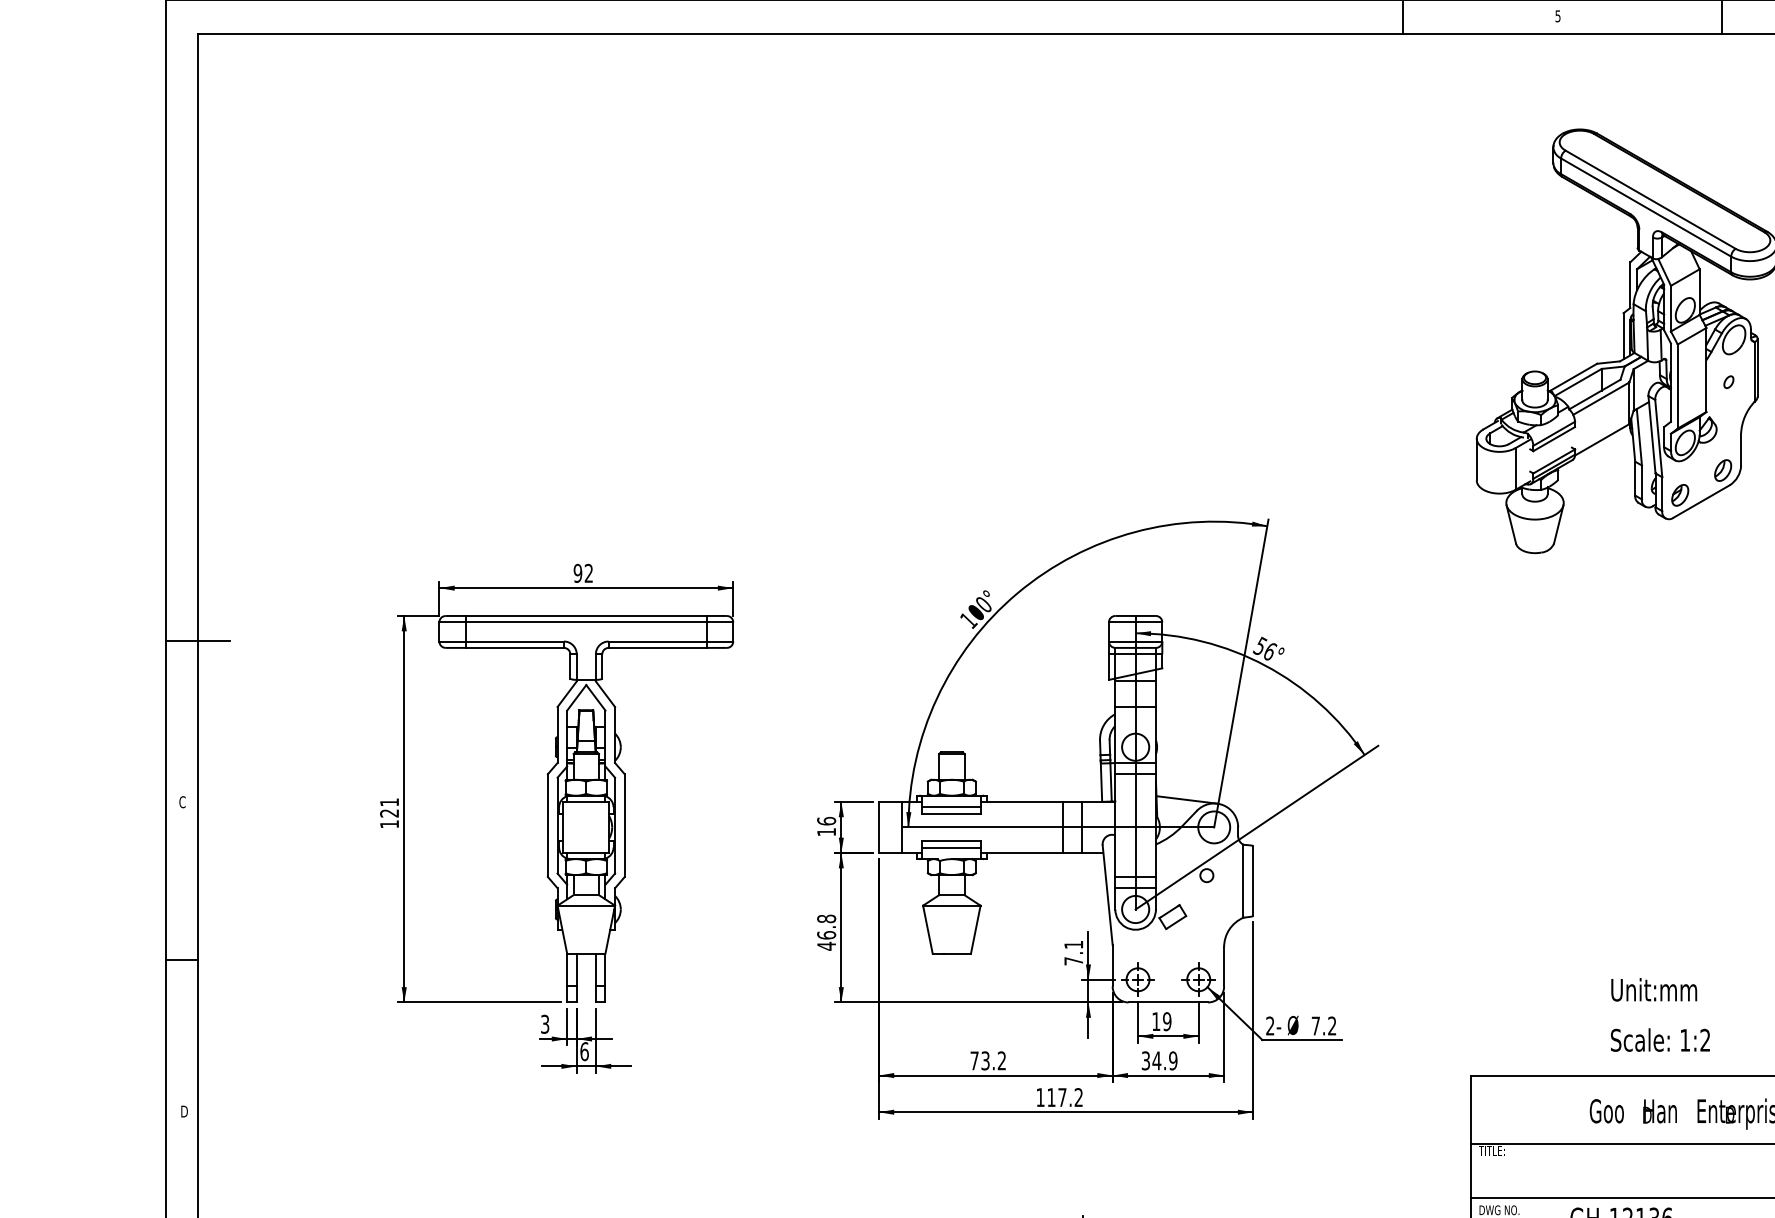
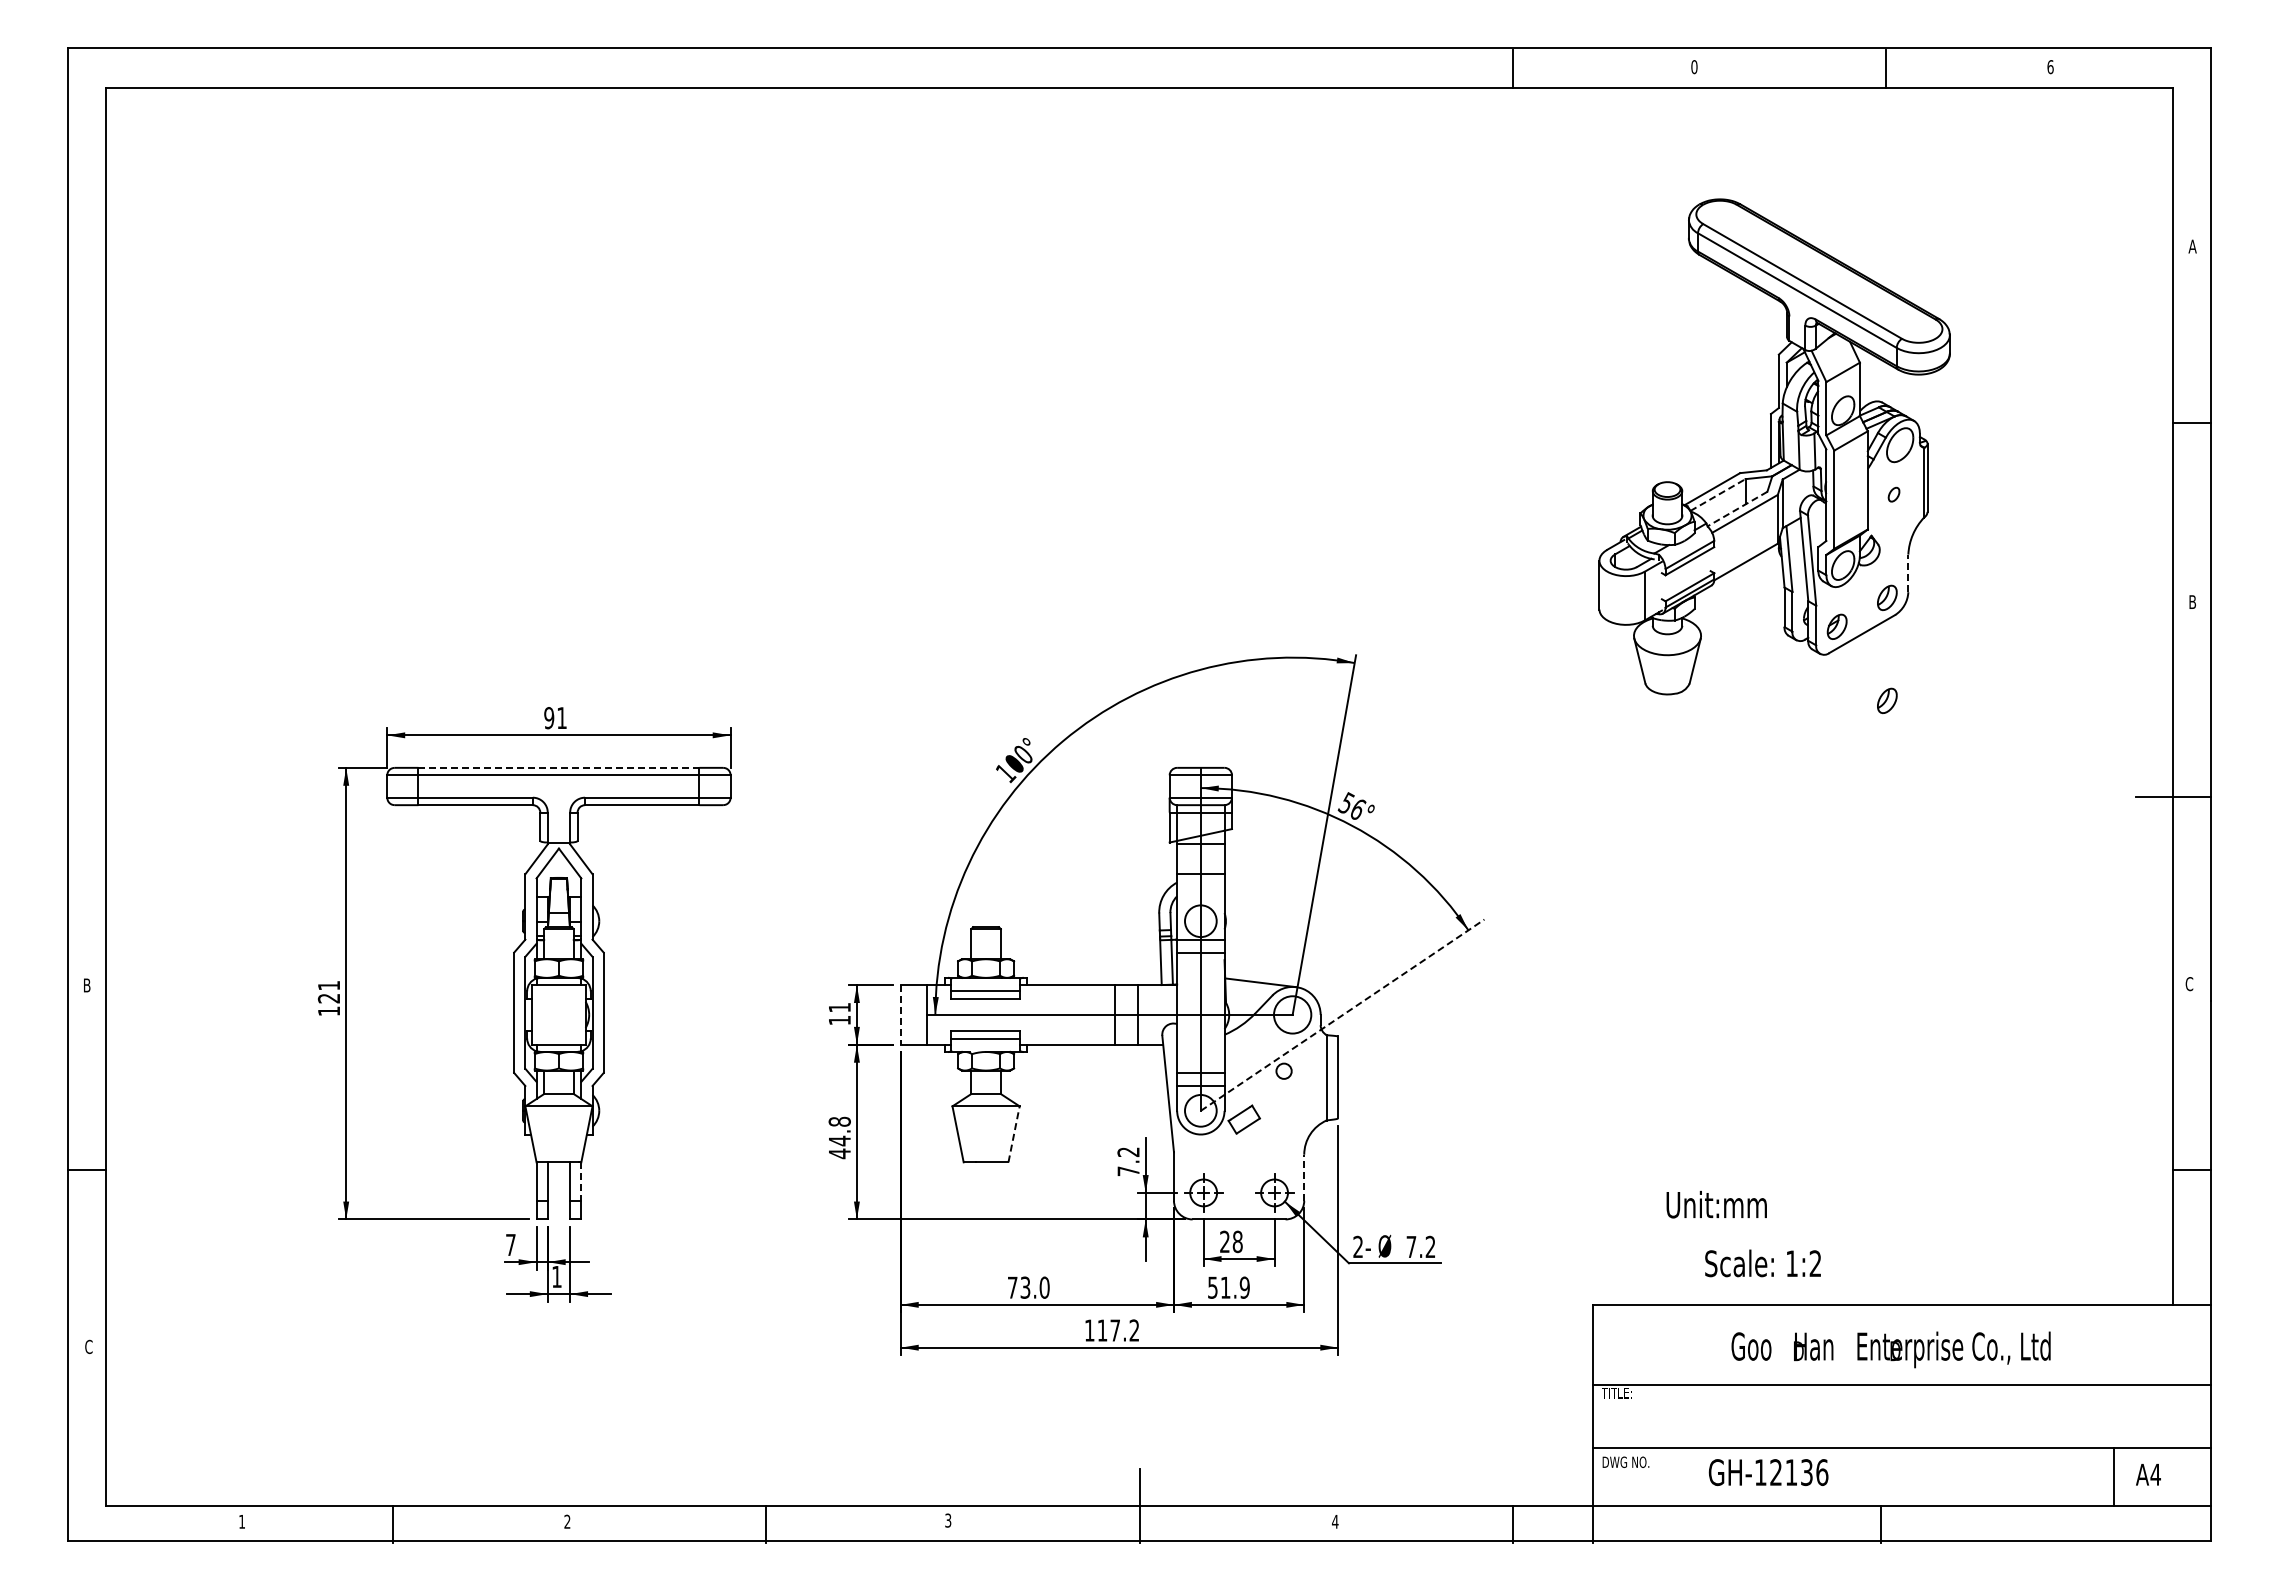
text: (1558, 16) -> (1694, 67), 5 -> 0
line: (1577, 382) -> (1717, 495), solid -> dashed
line: (1594, 394) -> (1737, 509), solid -> dashed
line: (1741, 449) -> (1908, 573), solid -> dashed
part: (1723, 558) -> (1887, 700), added
text: (588, 572) -> (561, 717), 92 -> 91
line: (585, 615) -> (558, 767), solid -> dashed
line: (198, 640) -> (105, 796), removed
text: (181, 802) -> (86, 985), C -> B
text: (826, 821) -> (839, 1007), 16 -> 11
line: (878, 827) -> (900, 1014), solid -> dashed
line: (1257, 827) -> (1343, 1014), solid -> dashed
line: (976, 929) -> (1014, 1134), solid -> dashed
text: (826, 934) -> (839, 1140), 46.8 -> 44.8
text: (1073, 945) -> (1128, 1152), 7.1 -> 7.2
line: (1224, 966) -> (1304, 1177), solid -> dashed
line: (605, 970) -> (581, 1182), solid -> dashed
text: (1653, 989) -> (1716, 1204), moved
text: (1161, 1021) -> (1231, 1241), 19 -> 28
text: (544, 1023) -> (510, 1244), 3 -> 7
text: (1659, 1040) -> (1762, 1263), moved
text: (585, 1051) -> (557, 1276), 6 -> 1
text: (1001, 1060) -> (1044, 1287), 73.2 -> 73.0
text: (1151, 1060) -> (1219, 1287), 34.9 -> 51.9
text: (184, 1111) -> (89, 1346), D -> C

